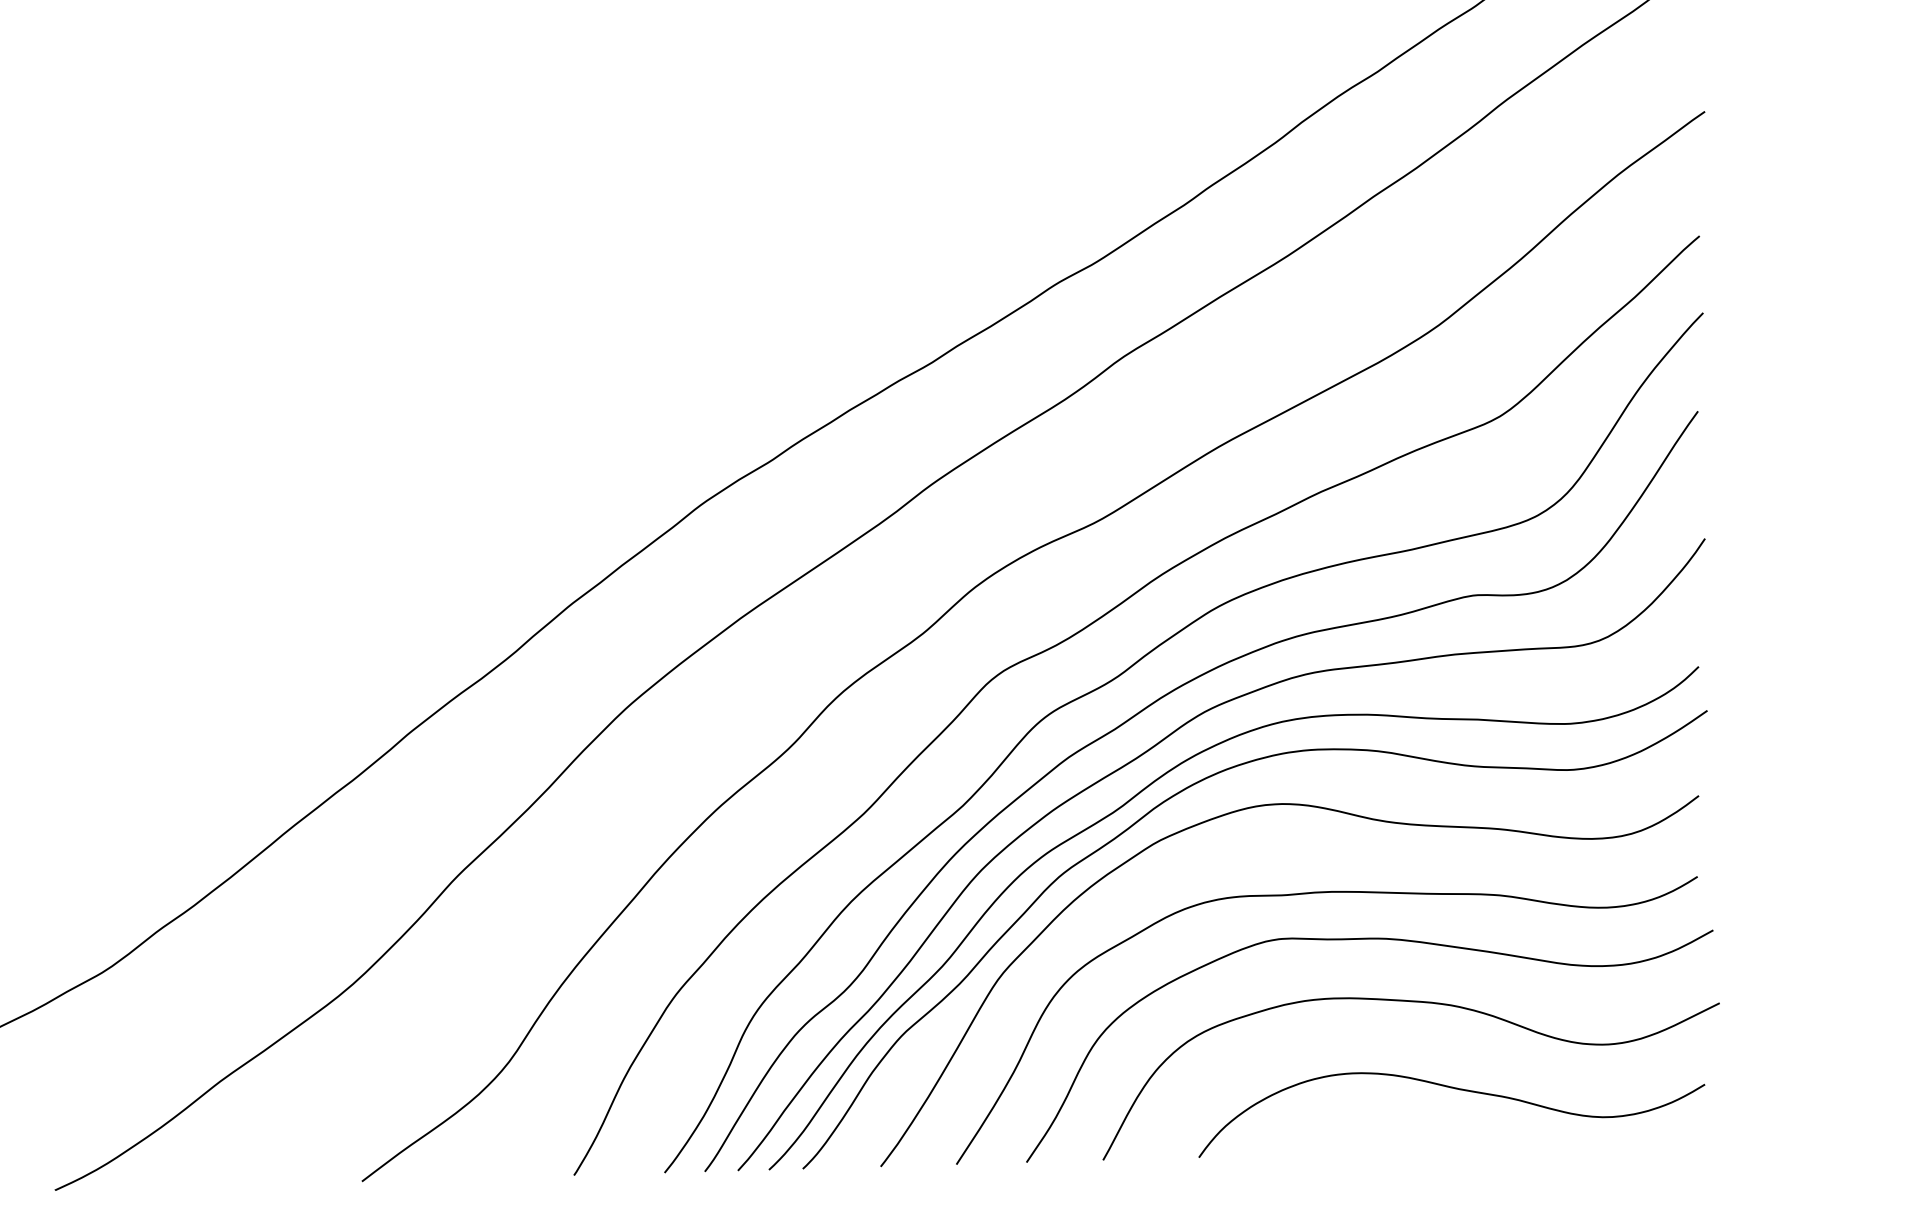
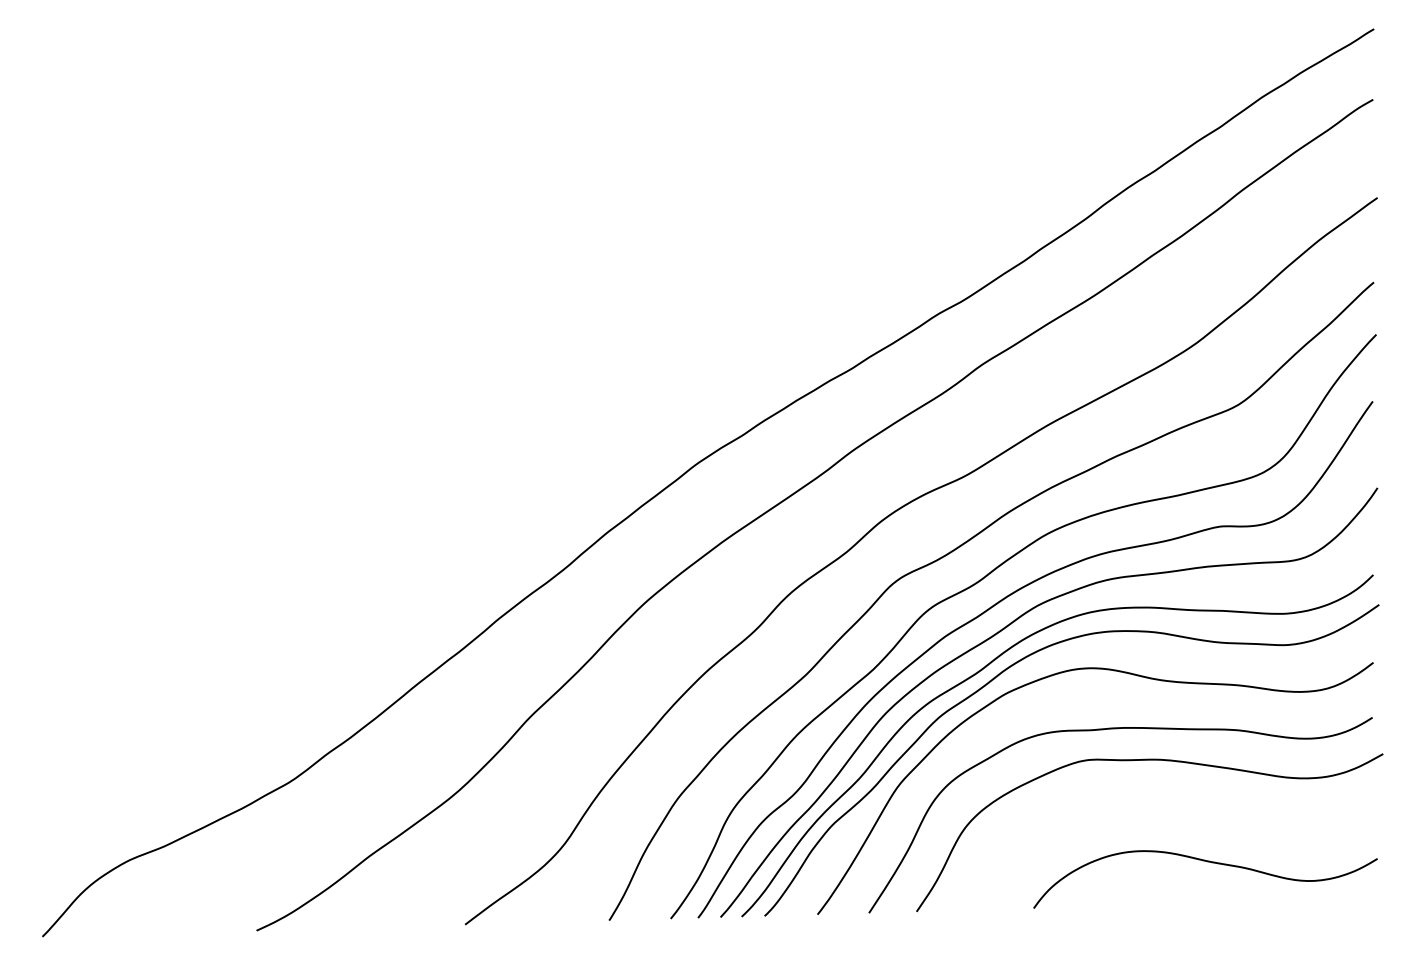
curve: (1410, 1003) -> (1177, 803), removed

